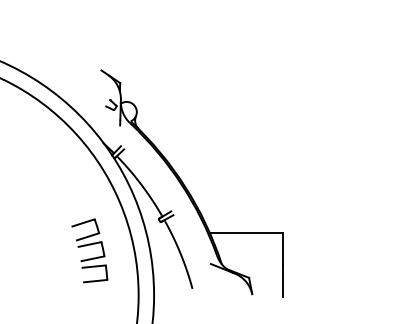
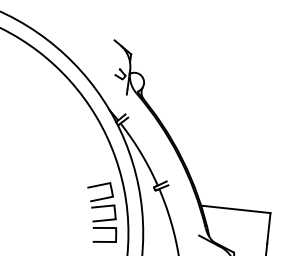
part: (89, 250) -> (102, 212), moved

